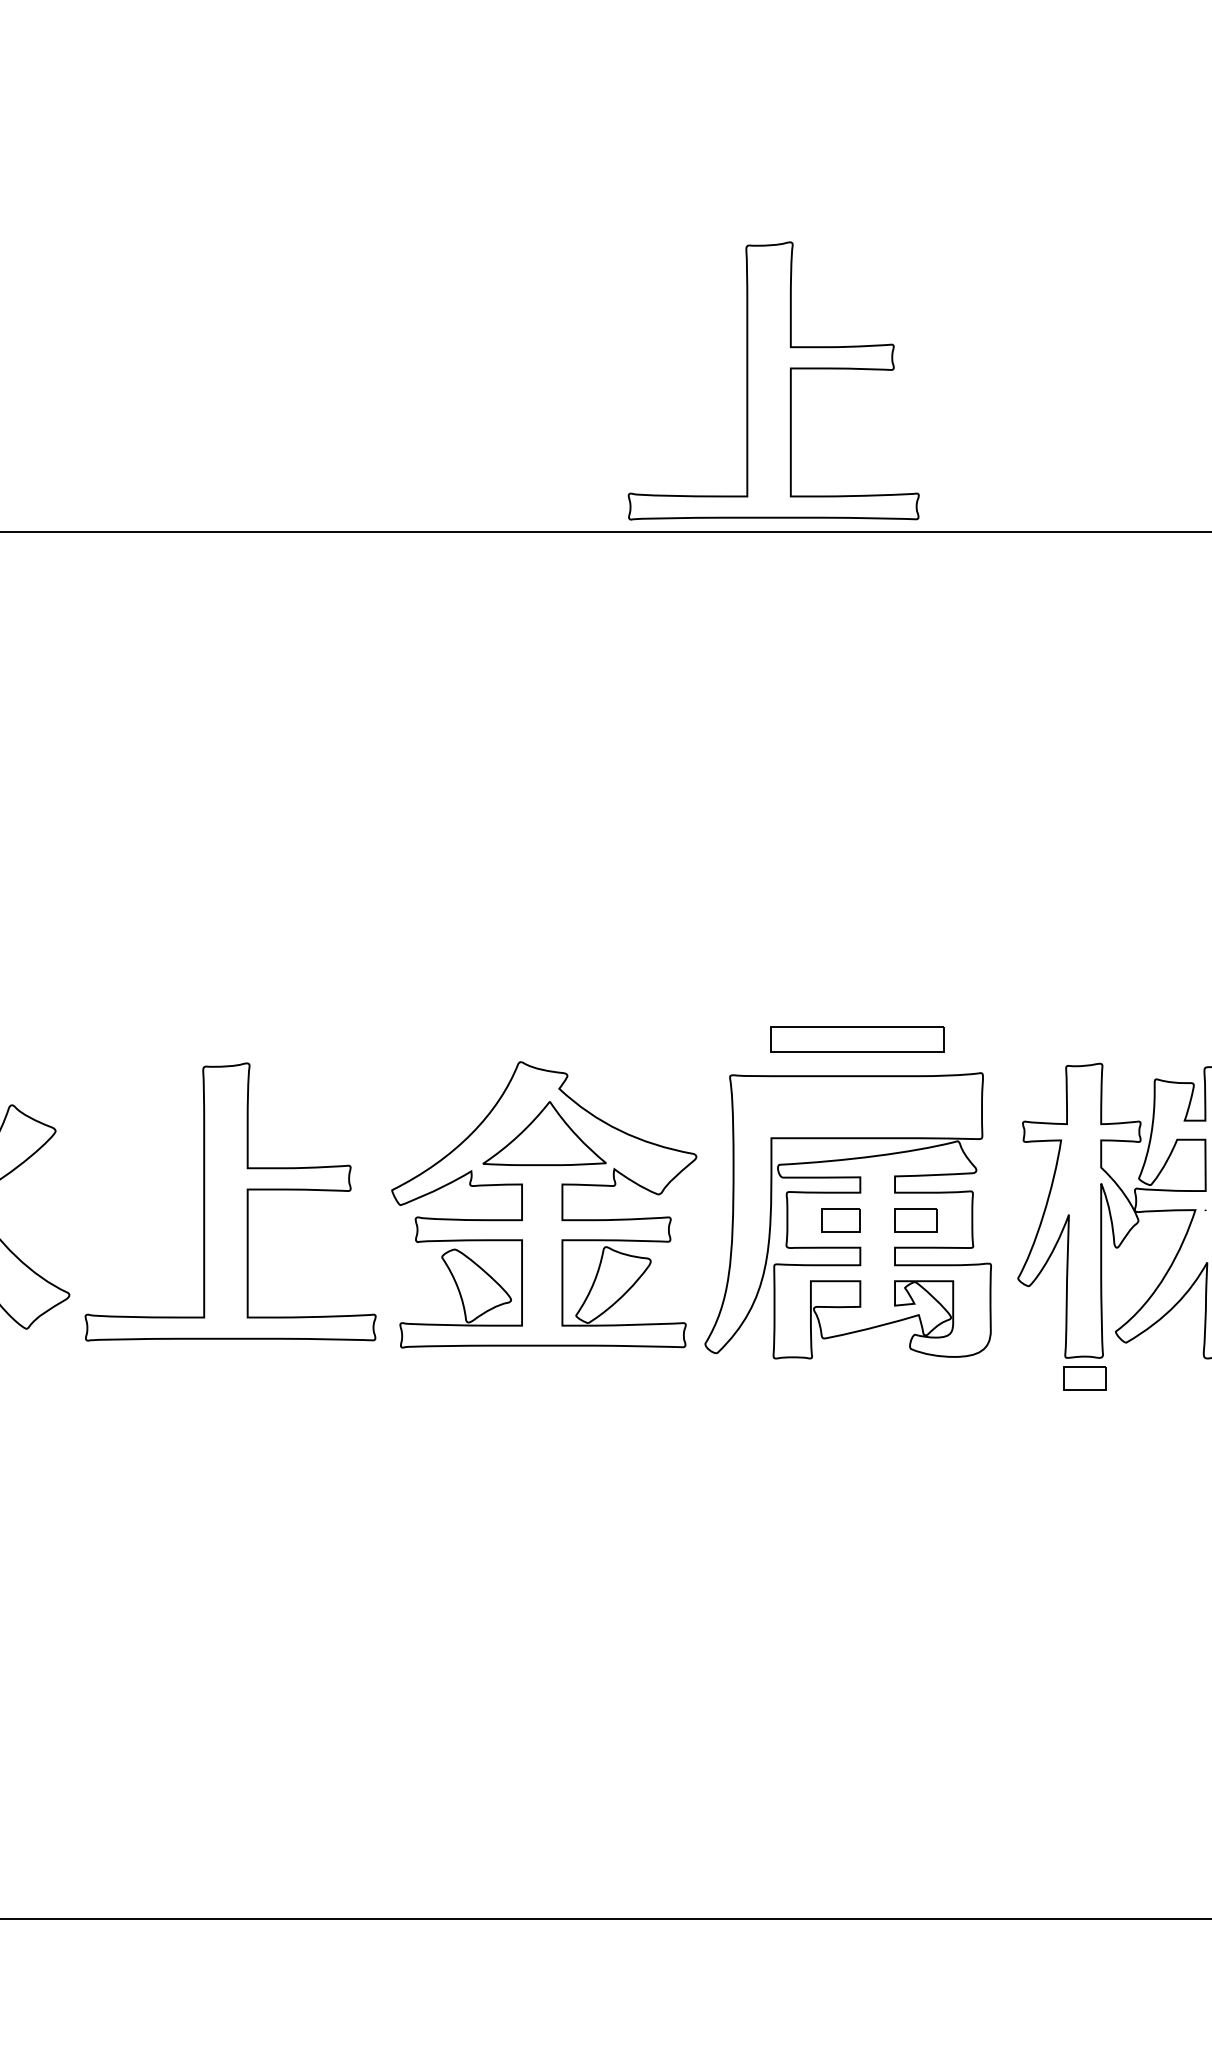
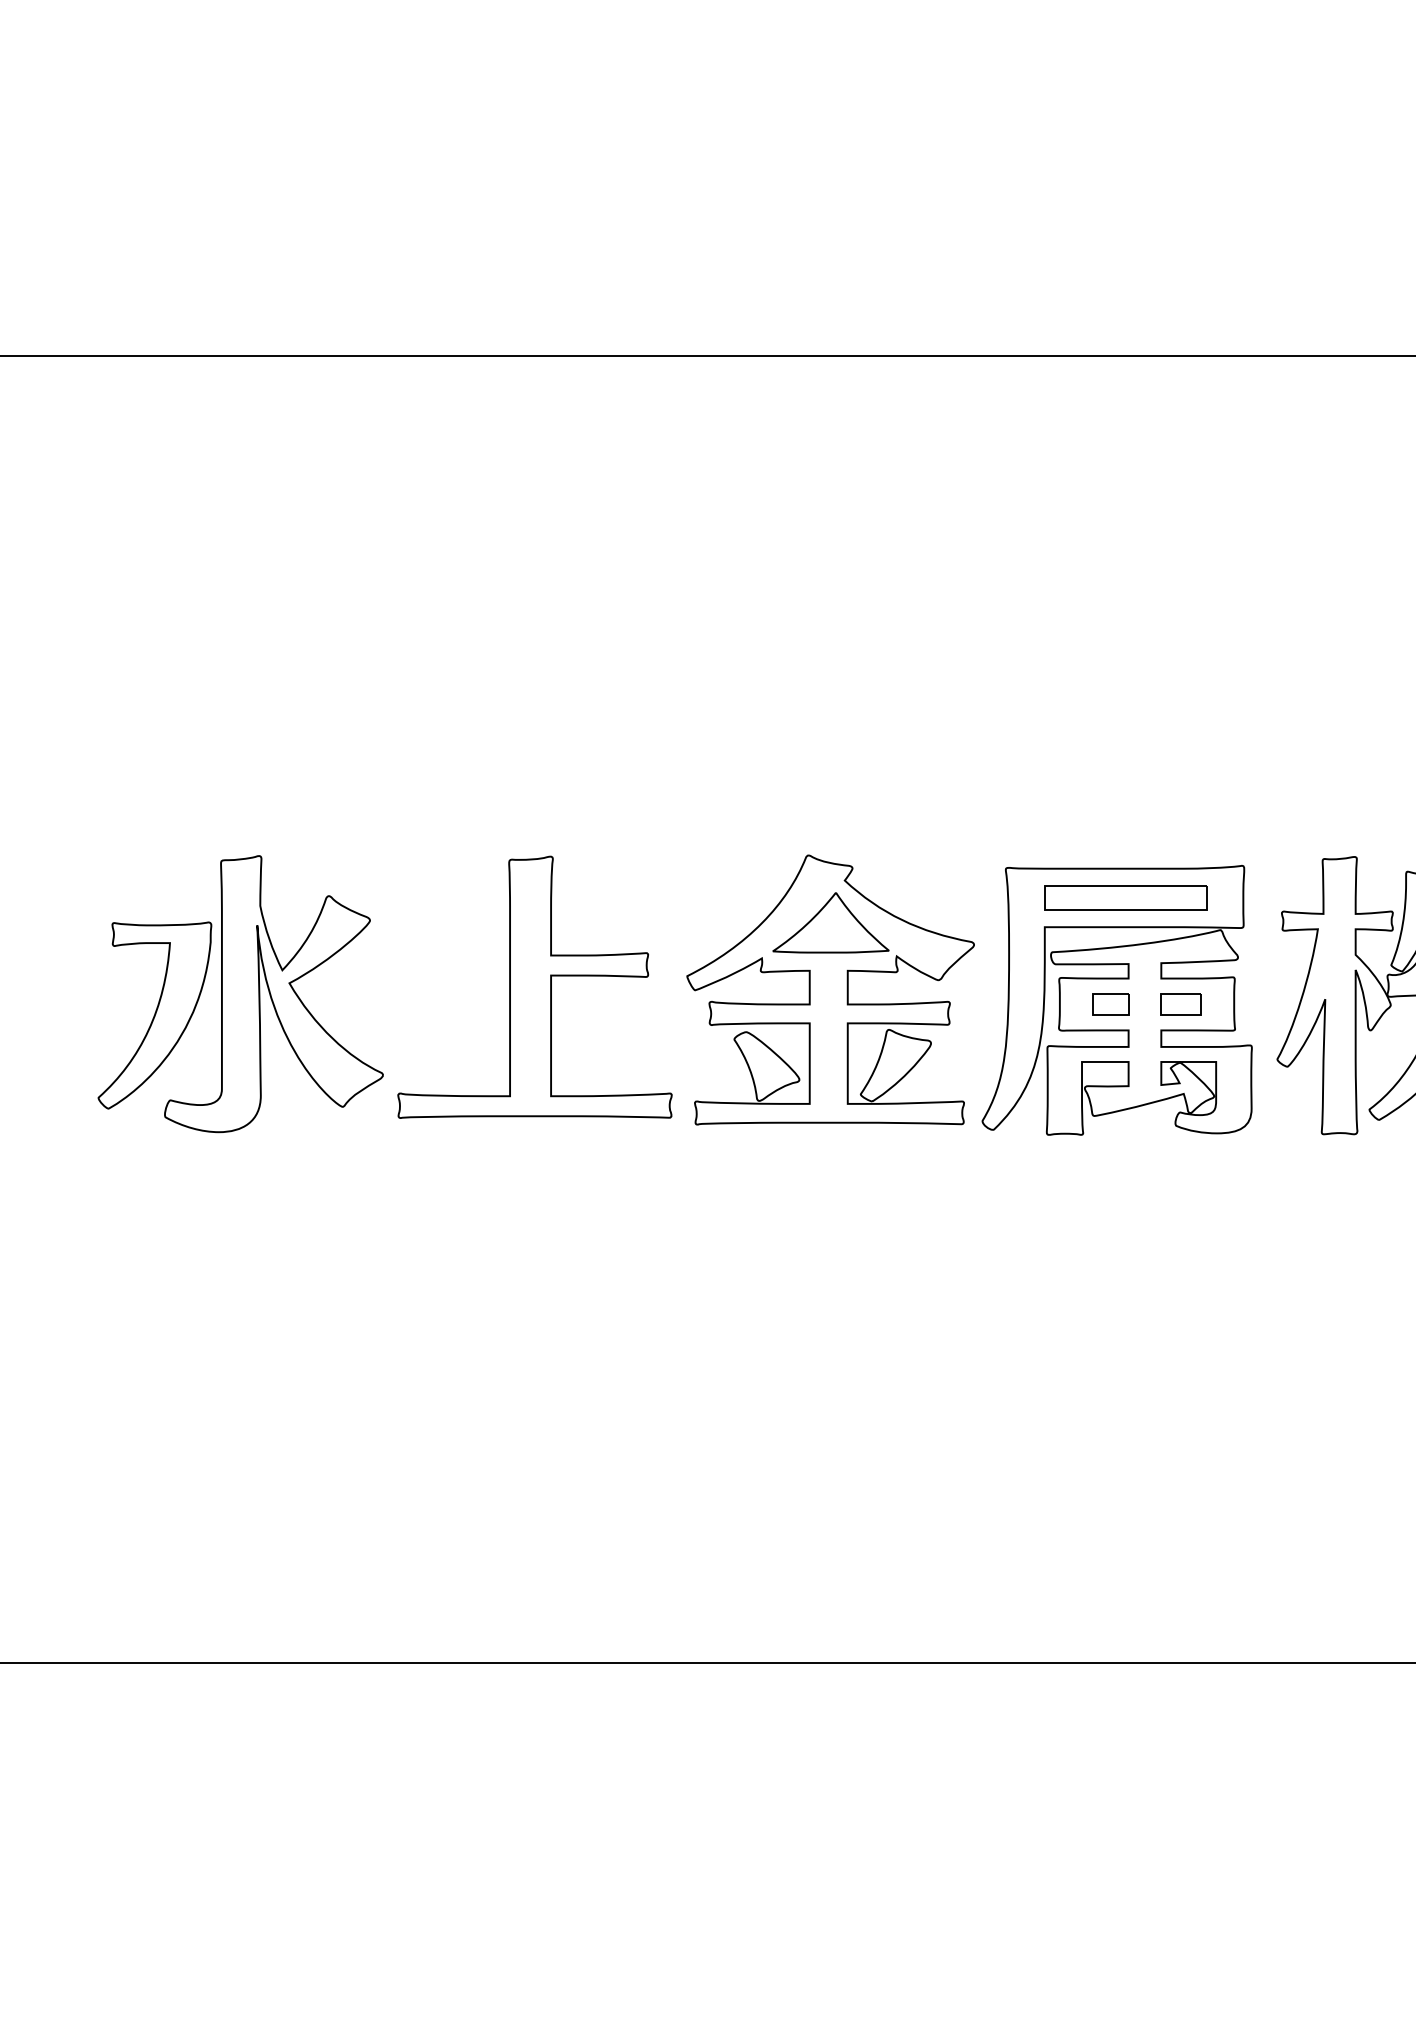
part: (773, 380) -> (1046, 212), removed
part: (857, 1038) -> (1125, 897), moved
part: (1084, 1378) -> (1339, 1153), removed

